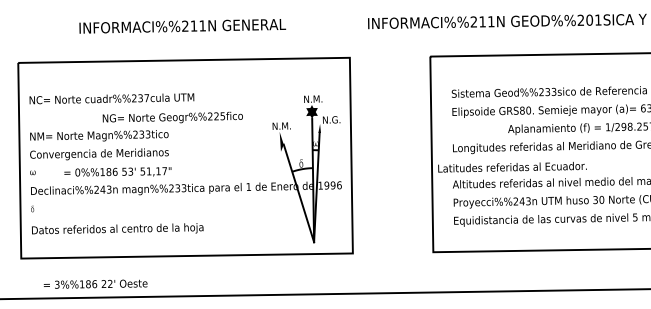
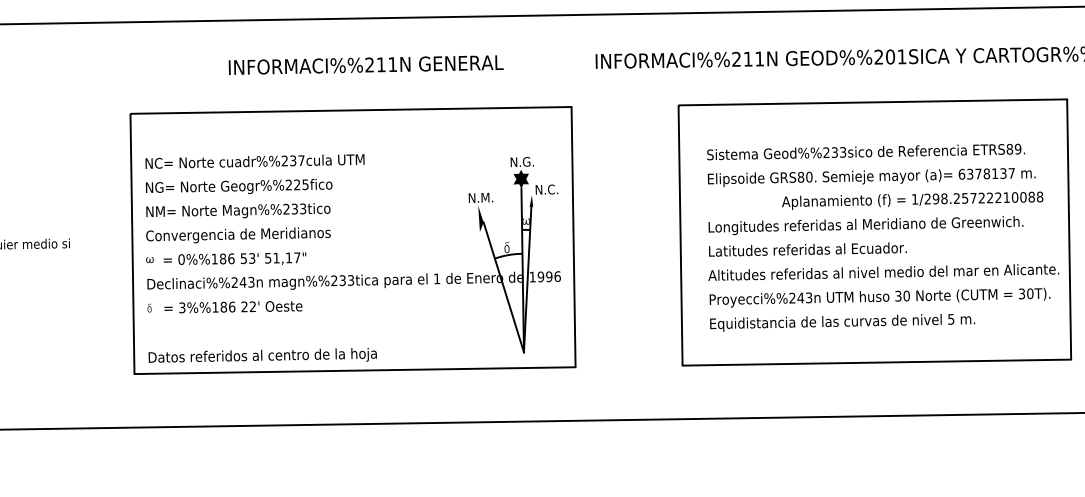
text: (182, 25) -> (365, 64), moved
text: (317, 98) -> (528, 161), N.M. -> N.G.
text: (172, 116) -> (238, 185), moved
text: (337, 119) -> (555, 189), N.G. -> N.C.
text: (512, 167) -> (807, 249), moved
text: (117, 171) -> (234, 258), moved
text: (117, 228) -> (262, 354), moved
text: (95, 284) -> (233, 307), moved

